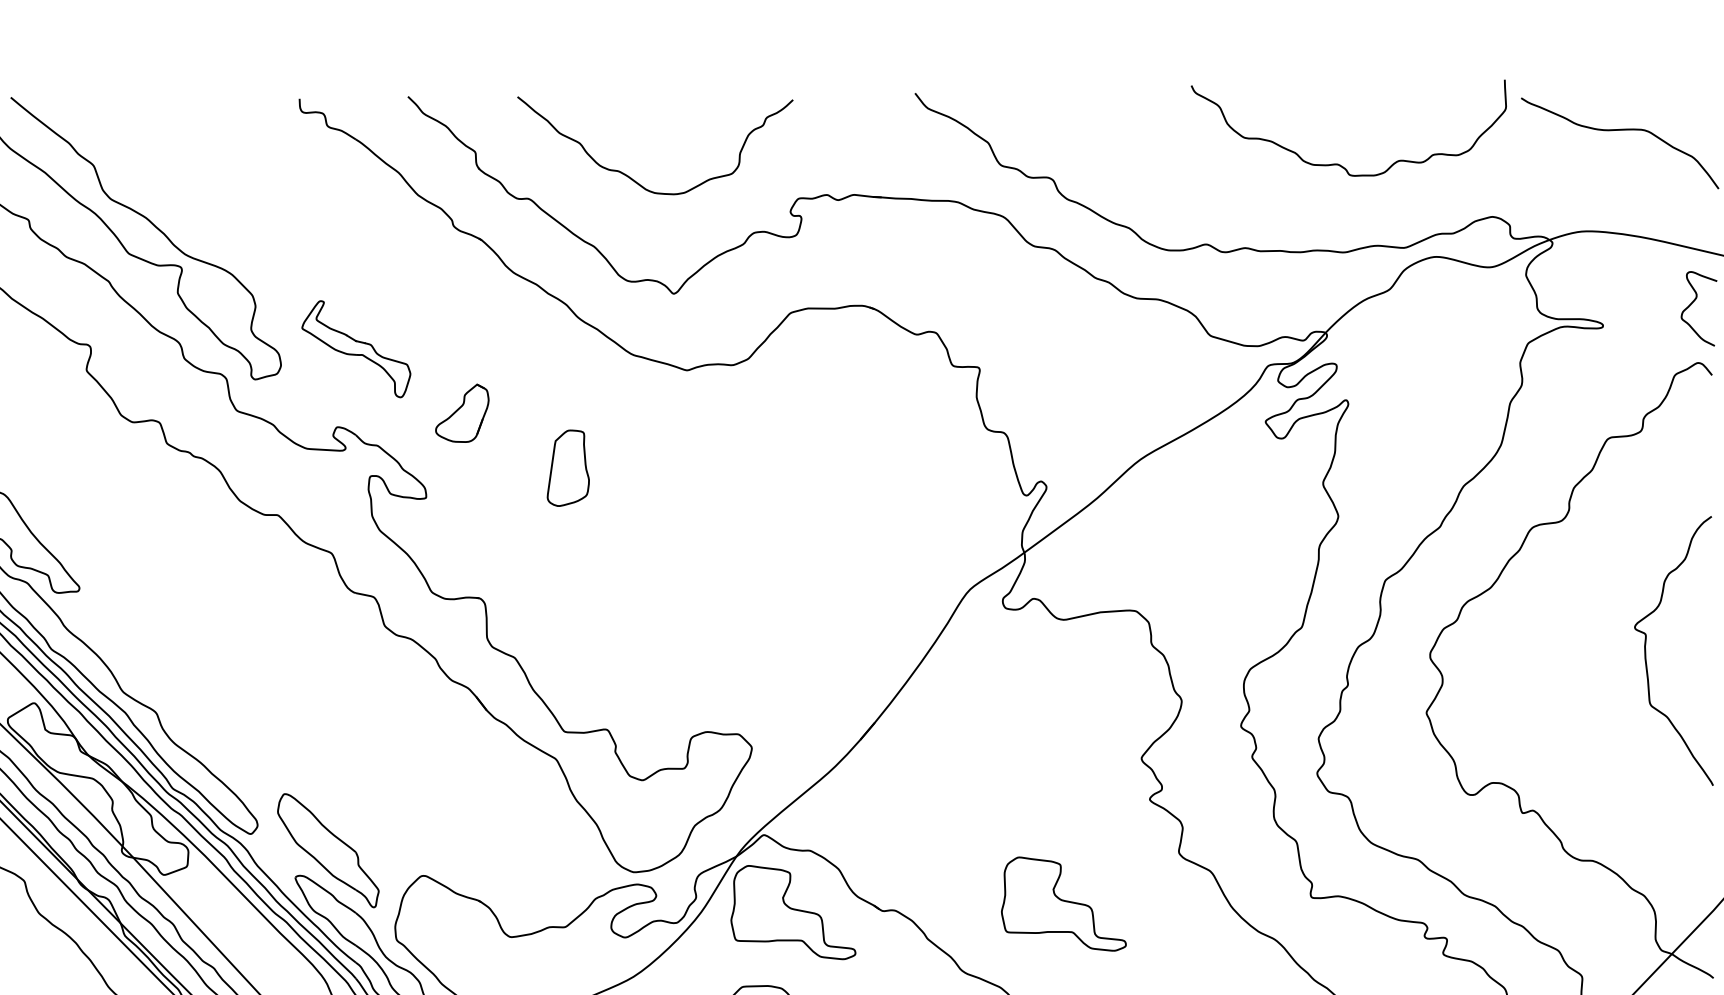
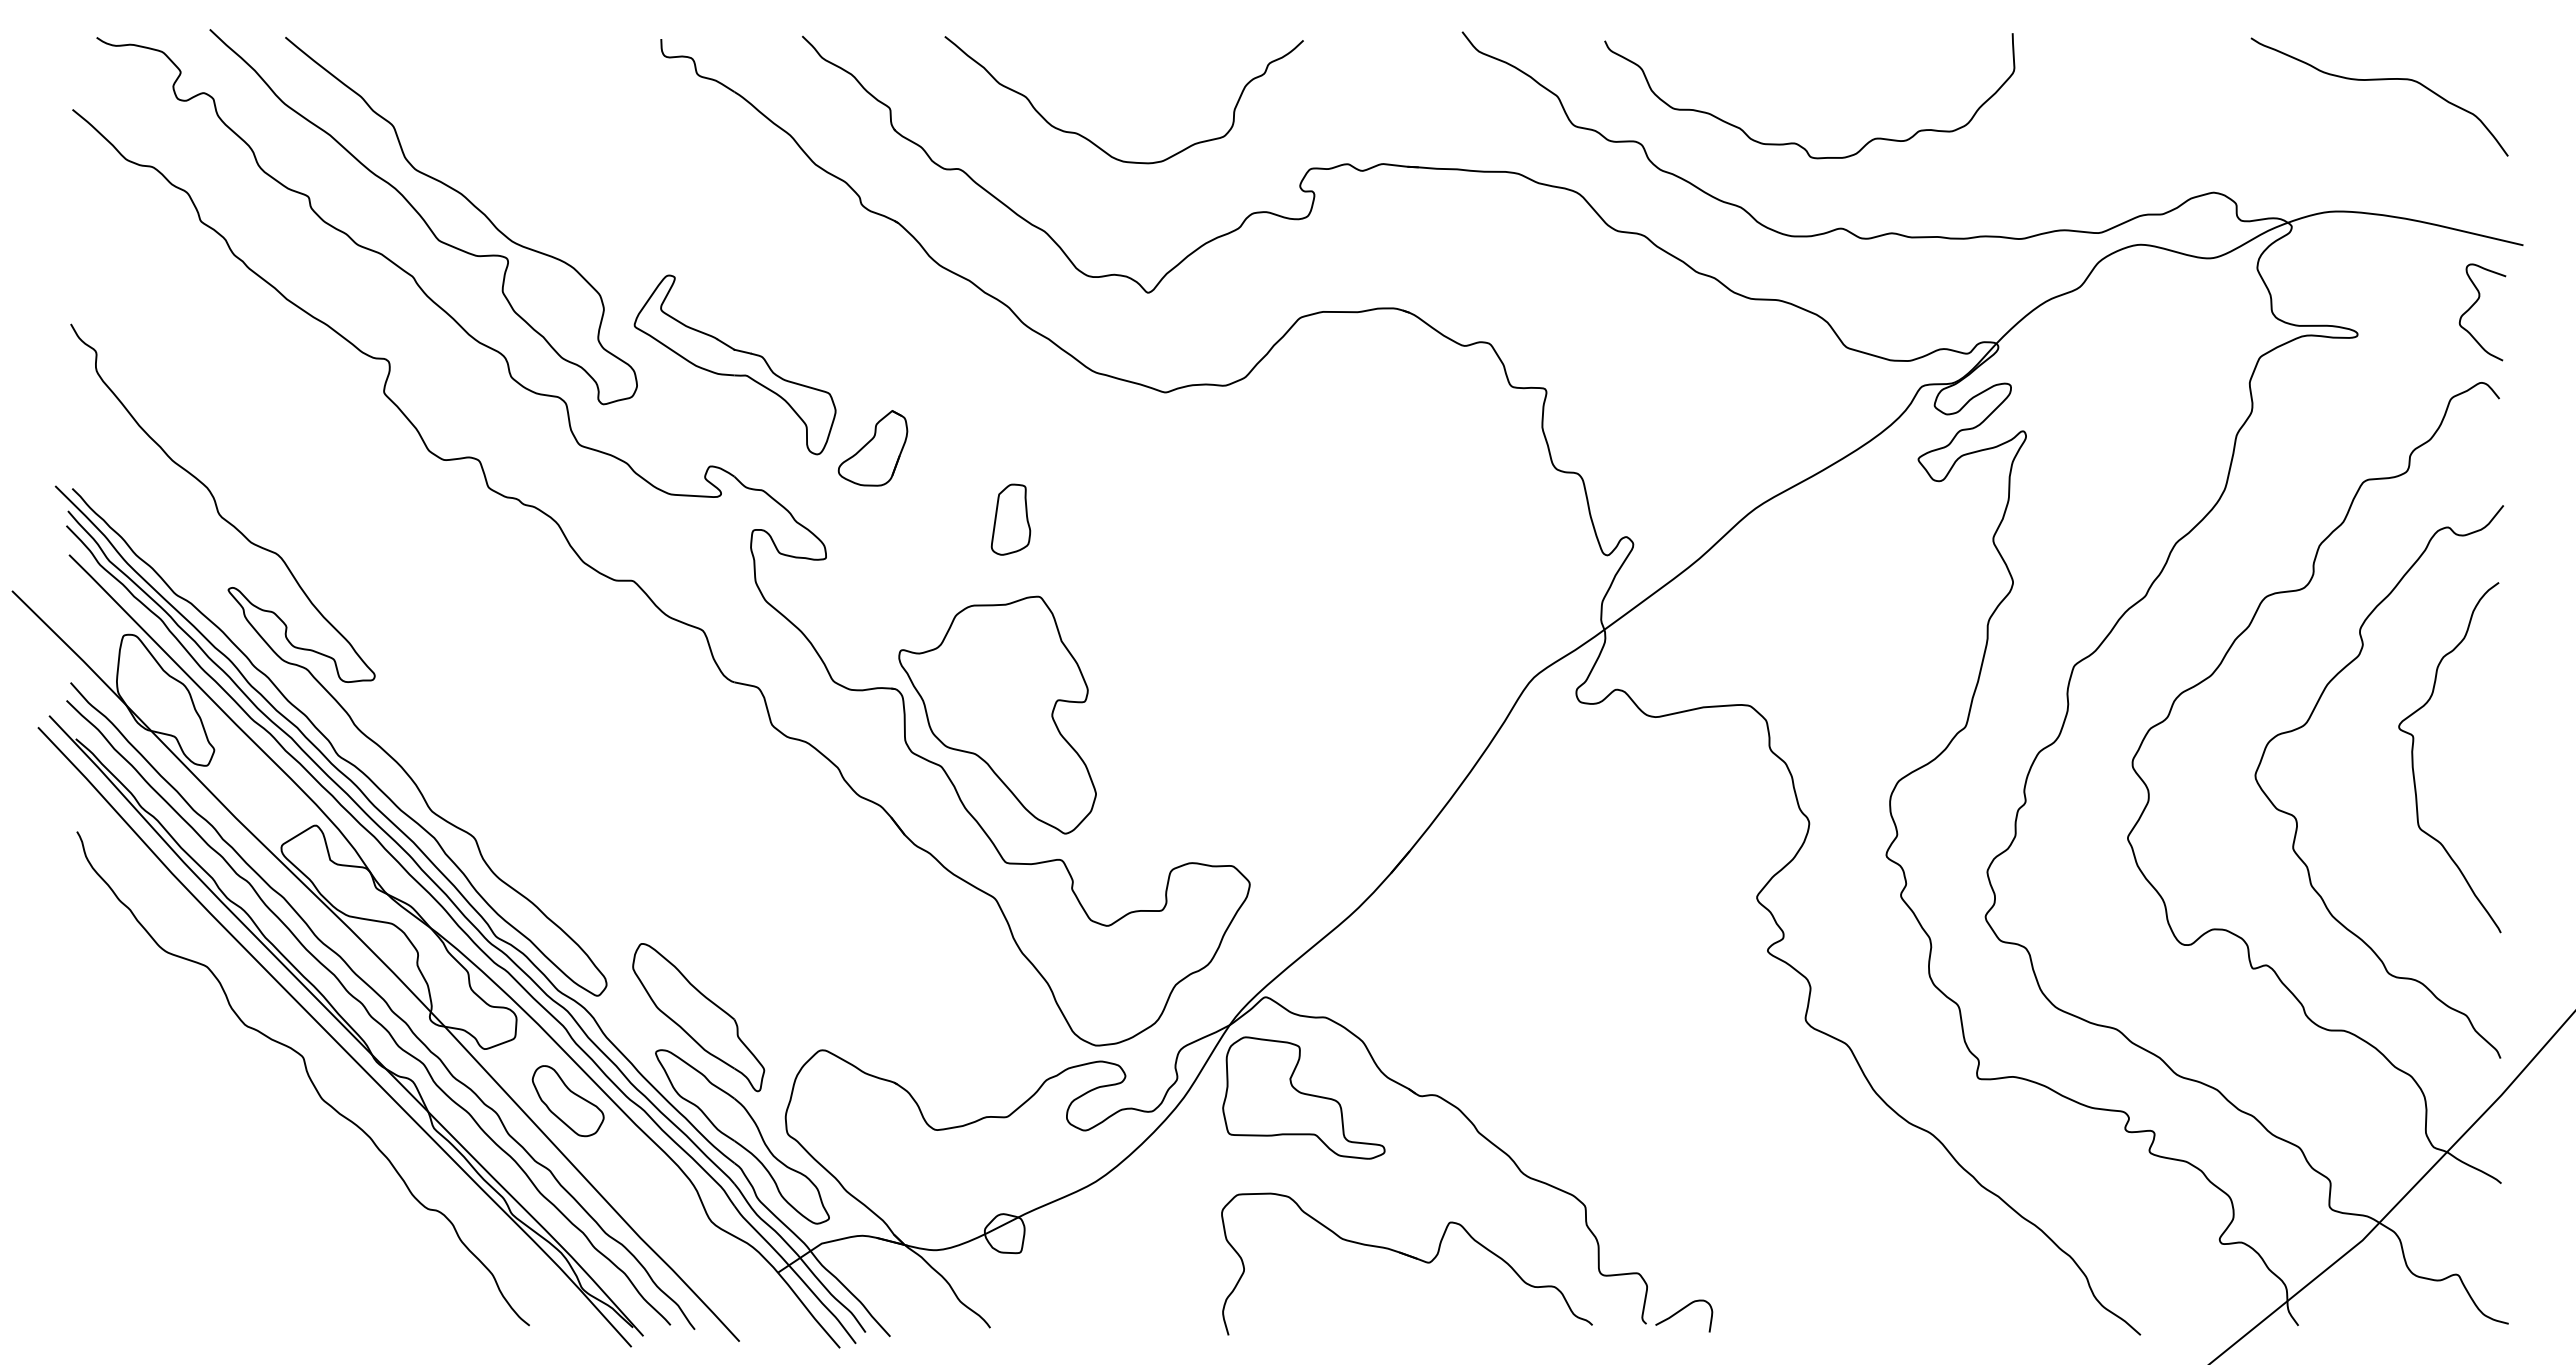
curve: (1337, 163) -> (1795, 142), moved
part: (355, 348) -> (734, 364), size x1.43
part: (567, 468) -> (1010, 519), size x0.71
part: (557, 617) -> (997, 714), added
curve: (1556, 699) -> (2297, 820), added
part: (1063, 903) -> (1655, 1086), removed
part: (227, 915) -> (567, 1101), added

